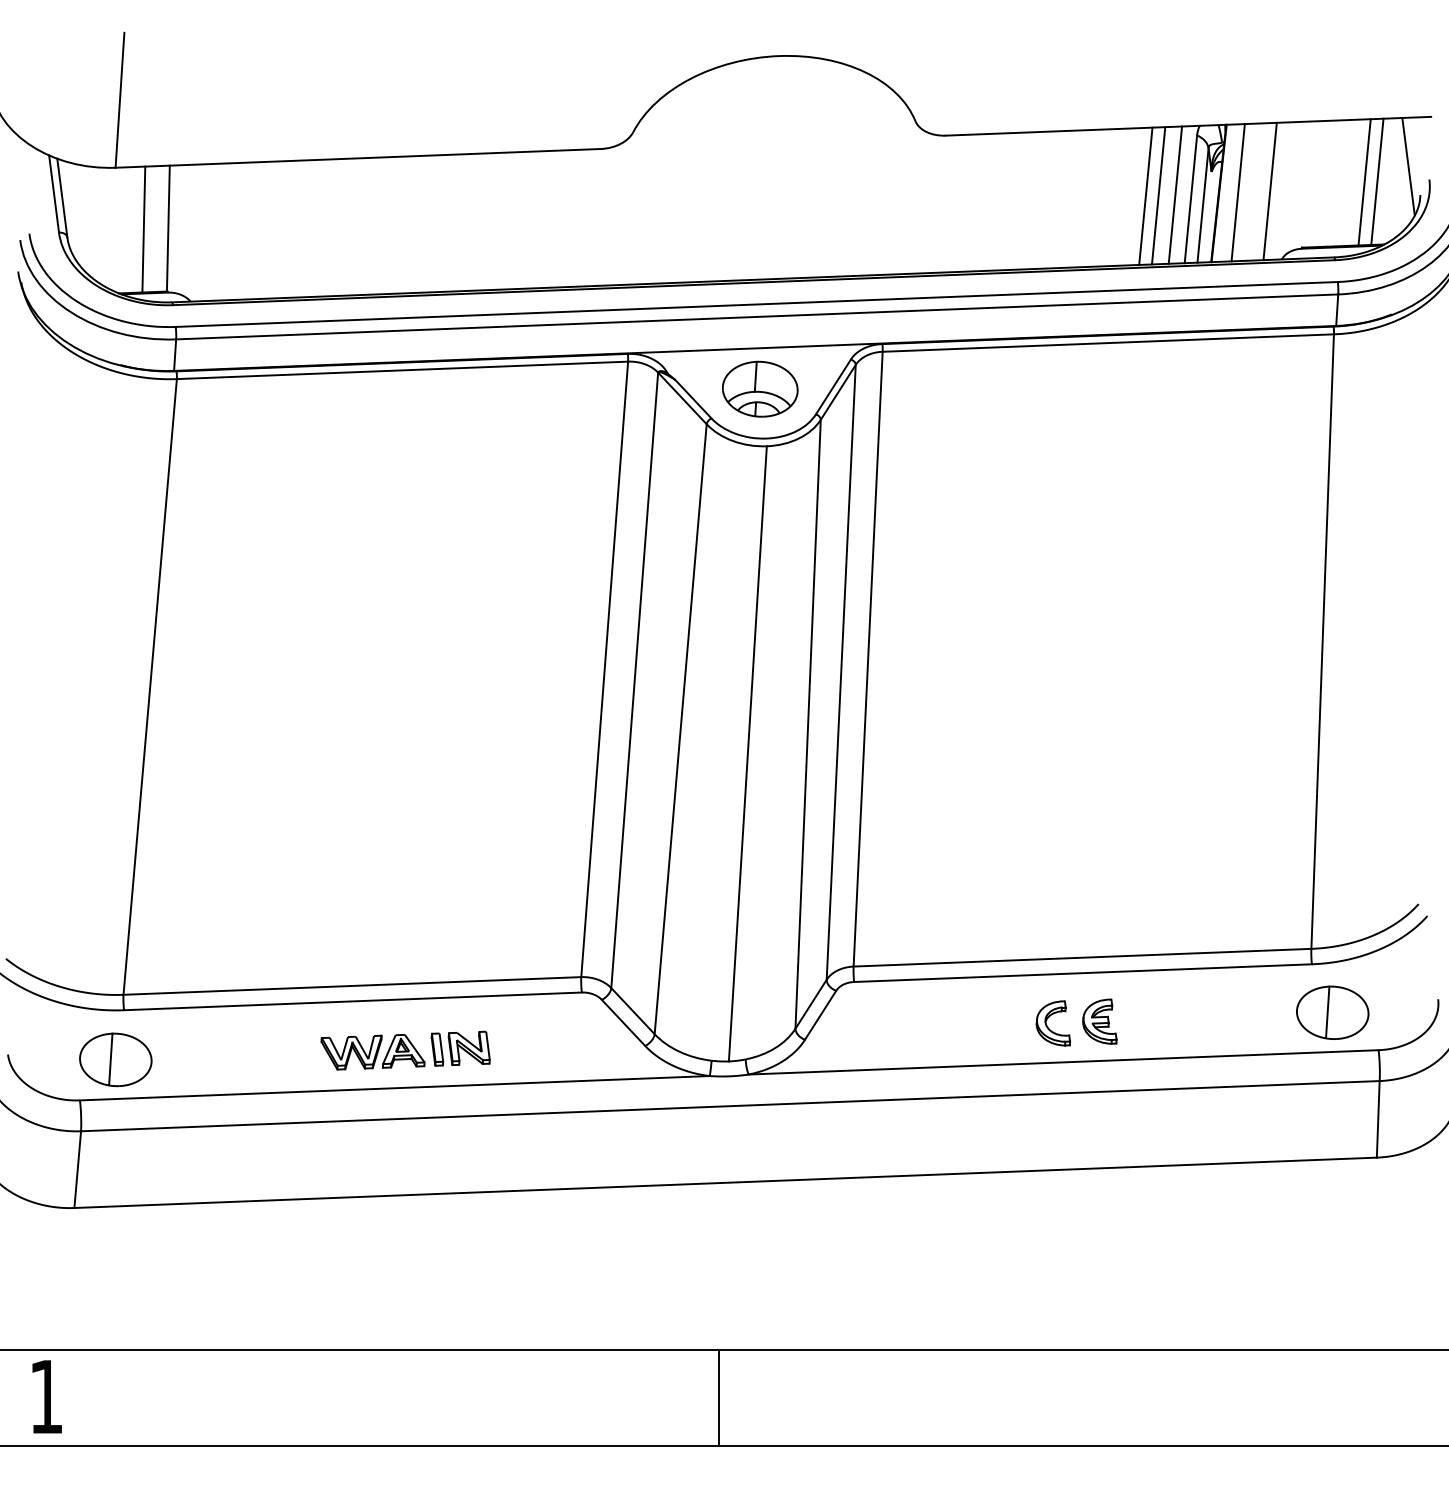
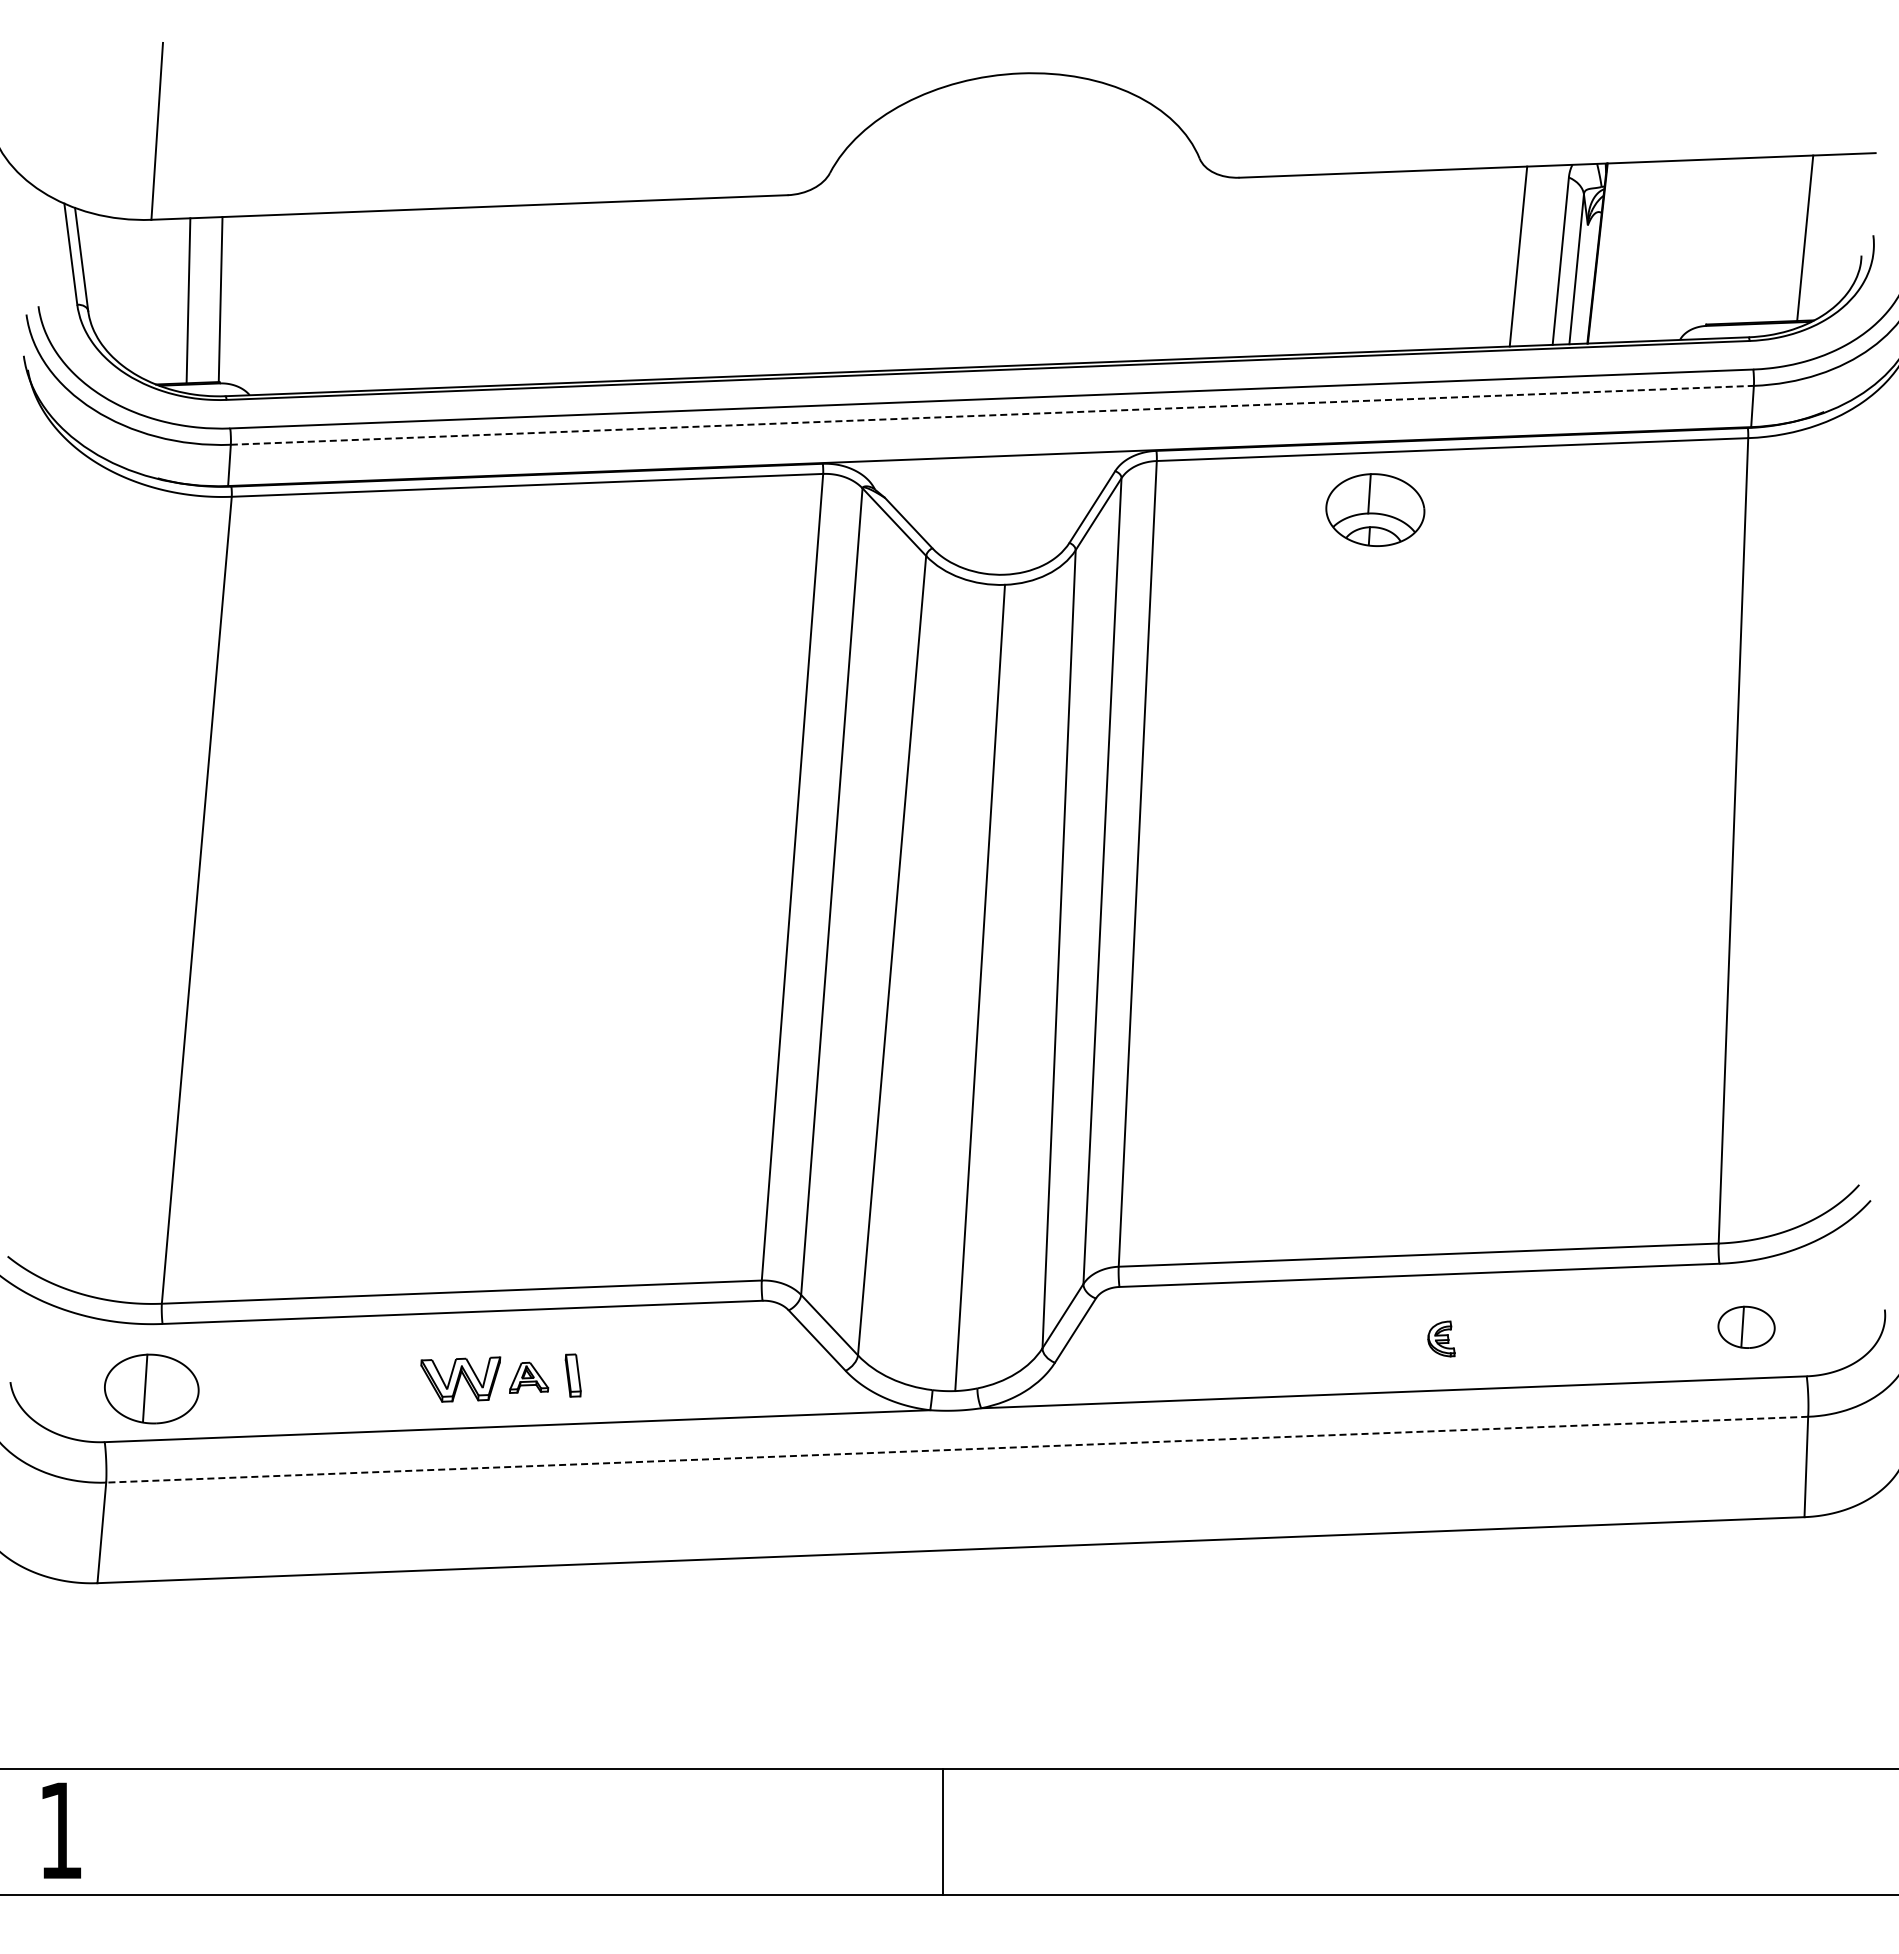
line: (1408, 166) -> (1845, 218), removed
line: (1364, 182) -> (1788, 238), removed
line: (1270, 191) -> (1664, 250), removed
line: (1237, 192) -> (1622, 252), removed
line: (1175, 194) -> (1540, 255), removed
line: (1145, 196) -> (1501, 257), removed
line: (757, 317) -> (992, 415), solid -> dashed
part: (760, 388) -> (1375, 509), moved
part: (1332, 1012) -> (1746, 1327), size x0.6
part: (1099, 1021) -> (1441, 1338), size x0.6
part: (1048, 1026) -> (1373, 1345), removed
part: (468, 1048) -> (614, 1373), removed
part: (403, 1051) -> (528, 1377), size x0.7
line: (730, 1106) -> (957, 1449), solid -> dashed

